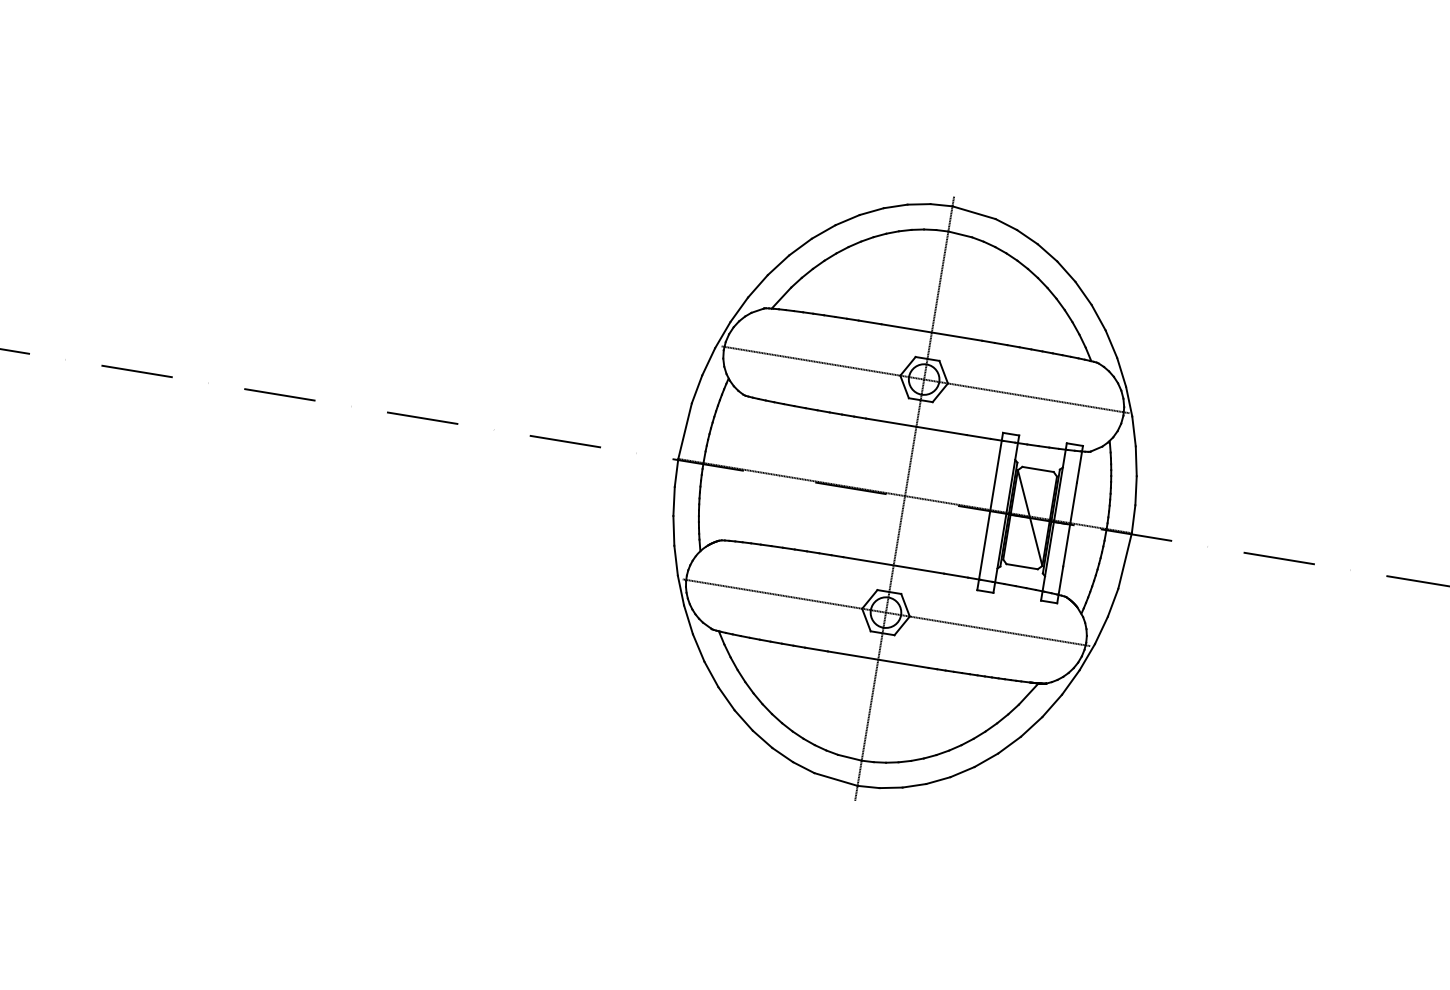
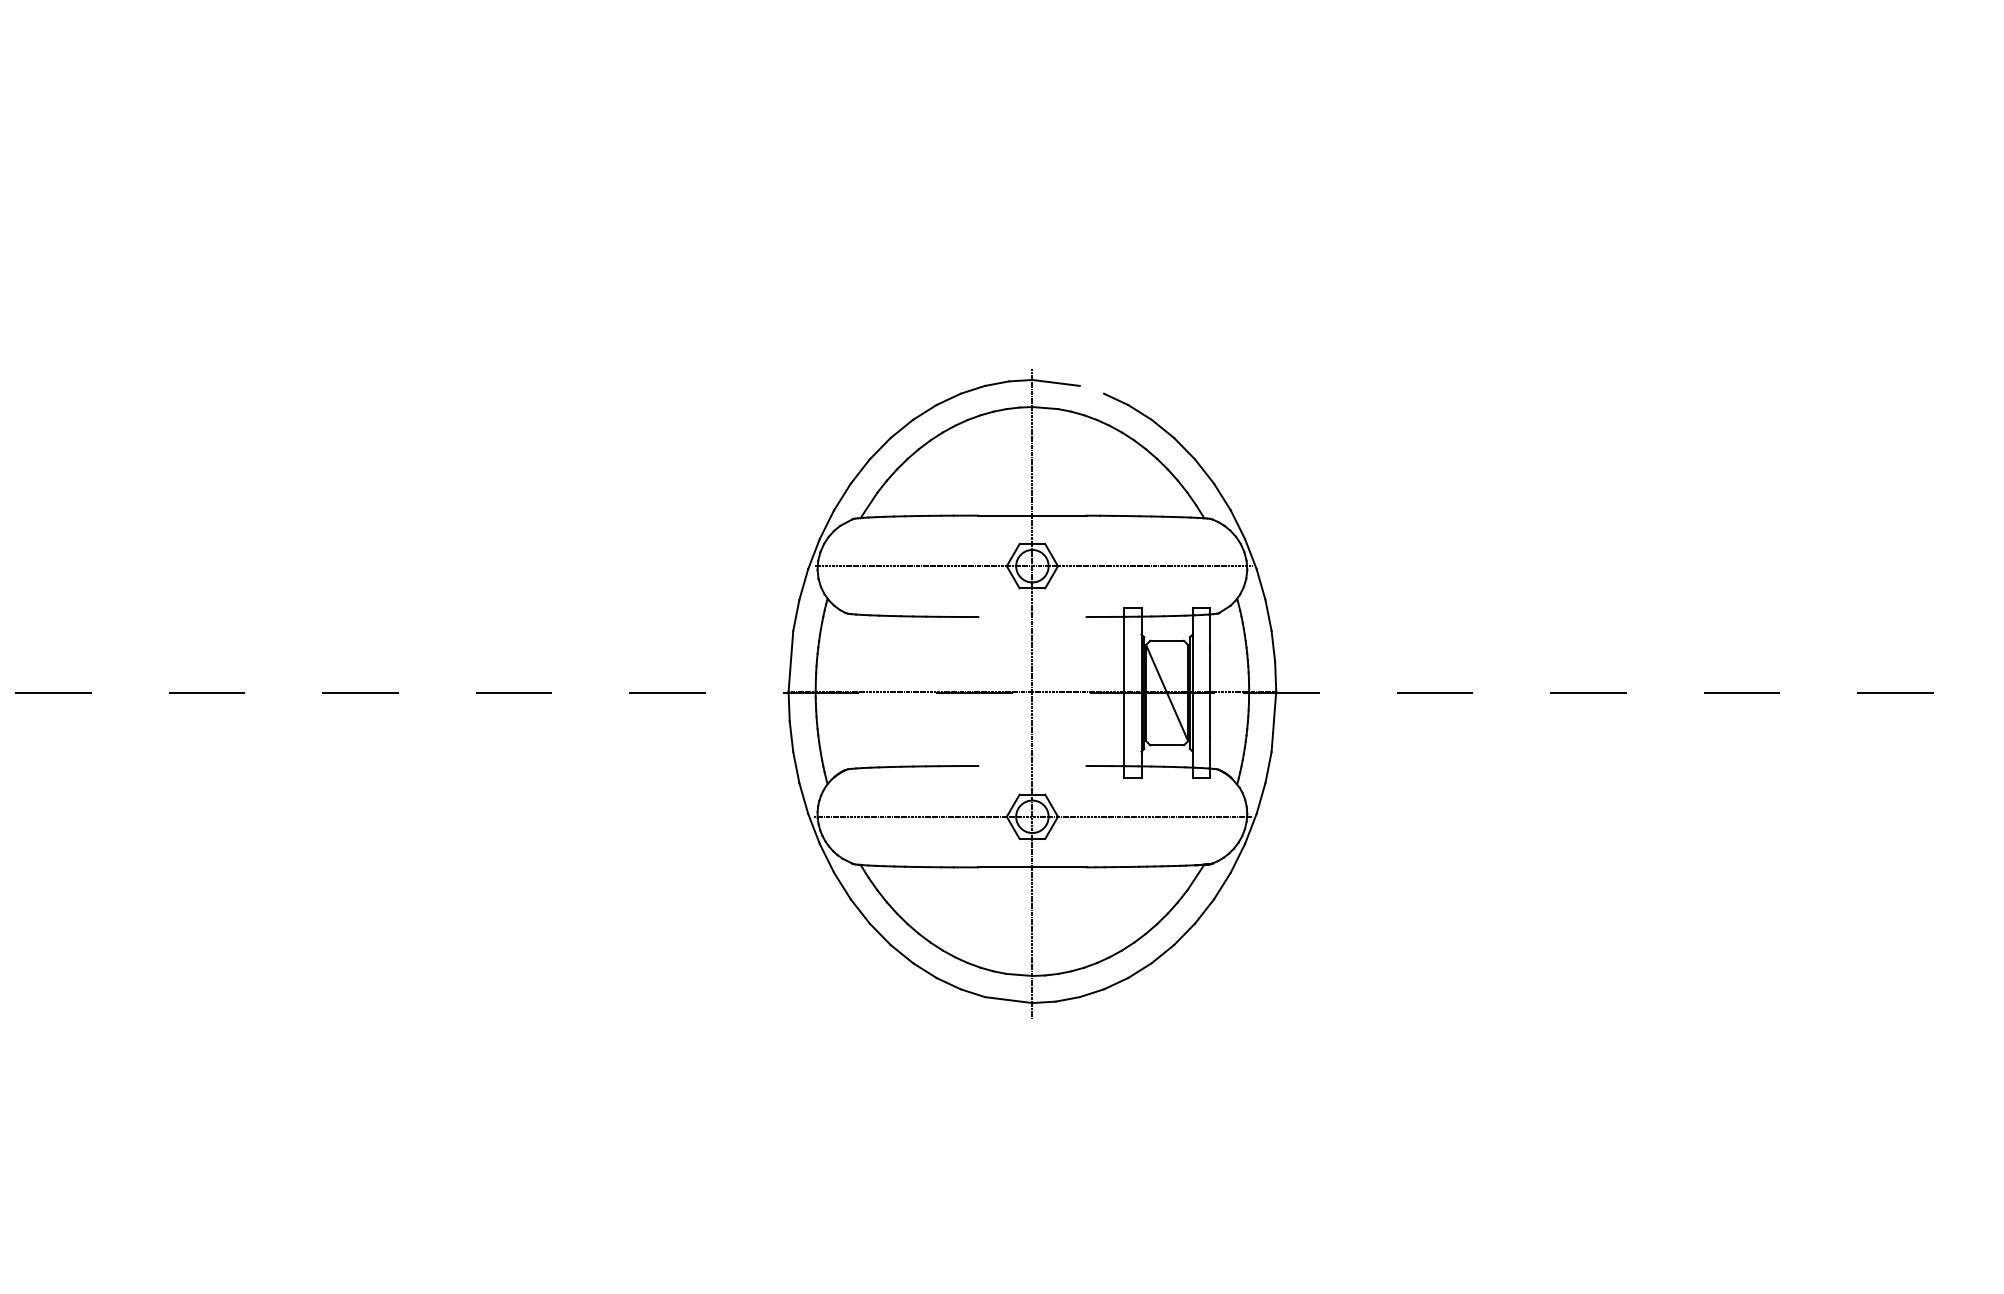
line: (1006, 224) -> (1091, 389), removed
line: (916, 427) -> (1032, 617), removed
line: (893, 565) -> (1032, 766), removed

